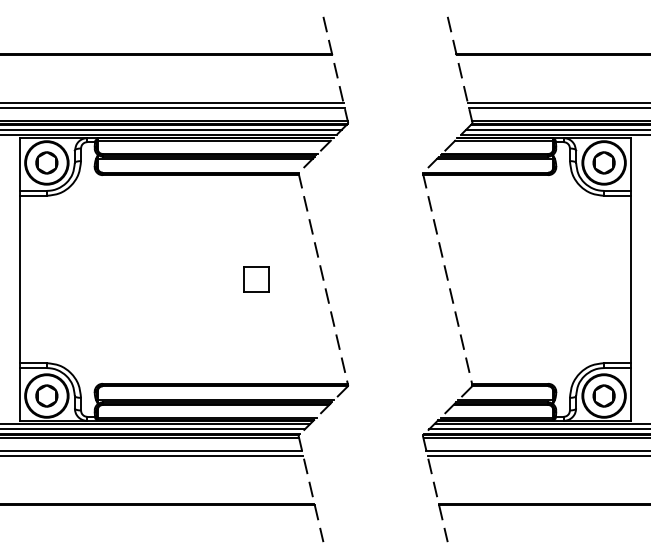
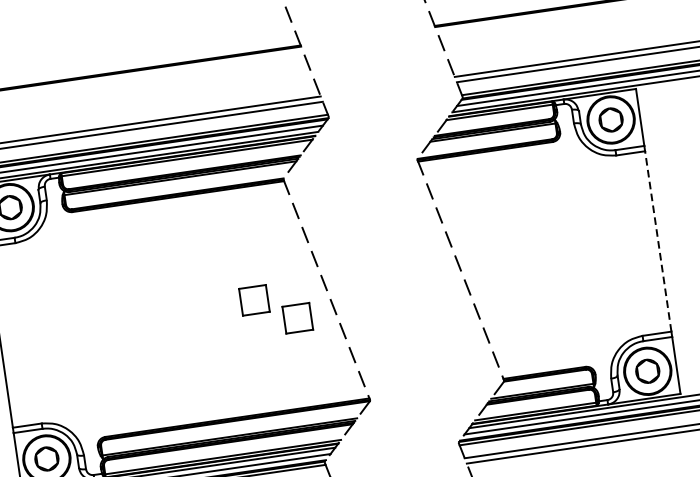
line: (630, 279) -> (657, 241), solid -> dashed
part: (293, 301) -> (297, 318), added

